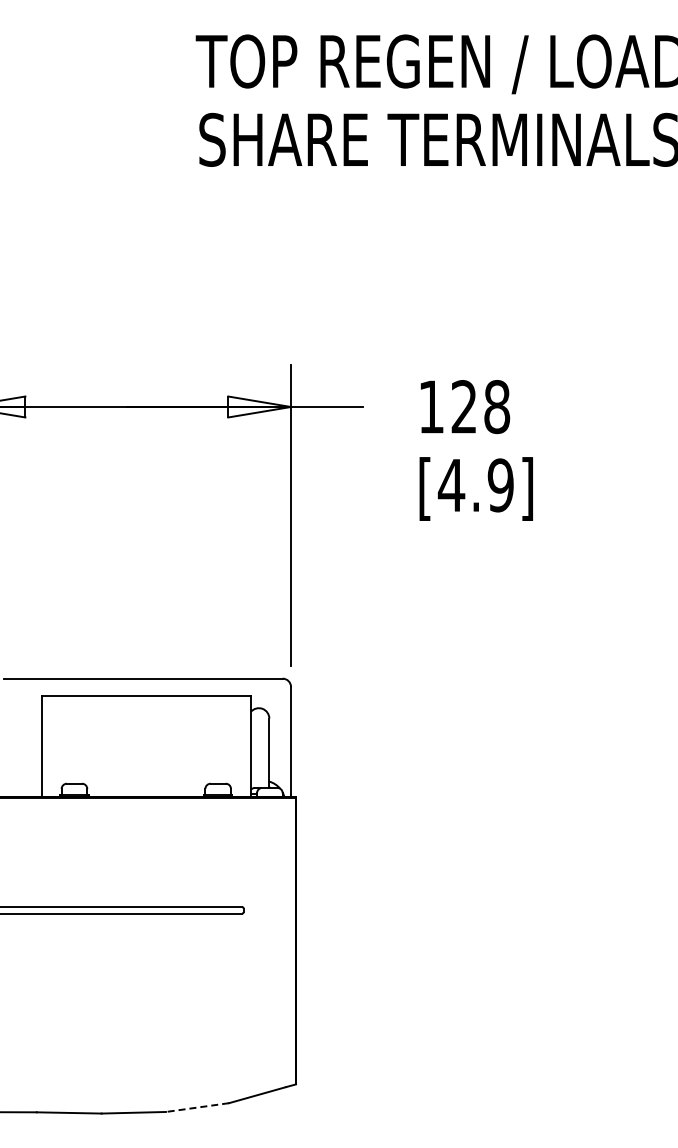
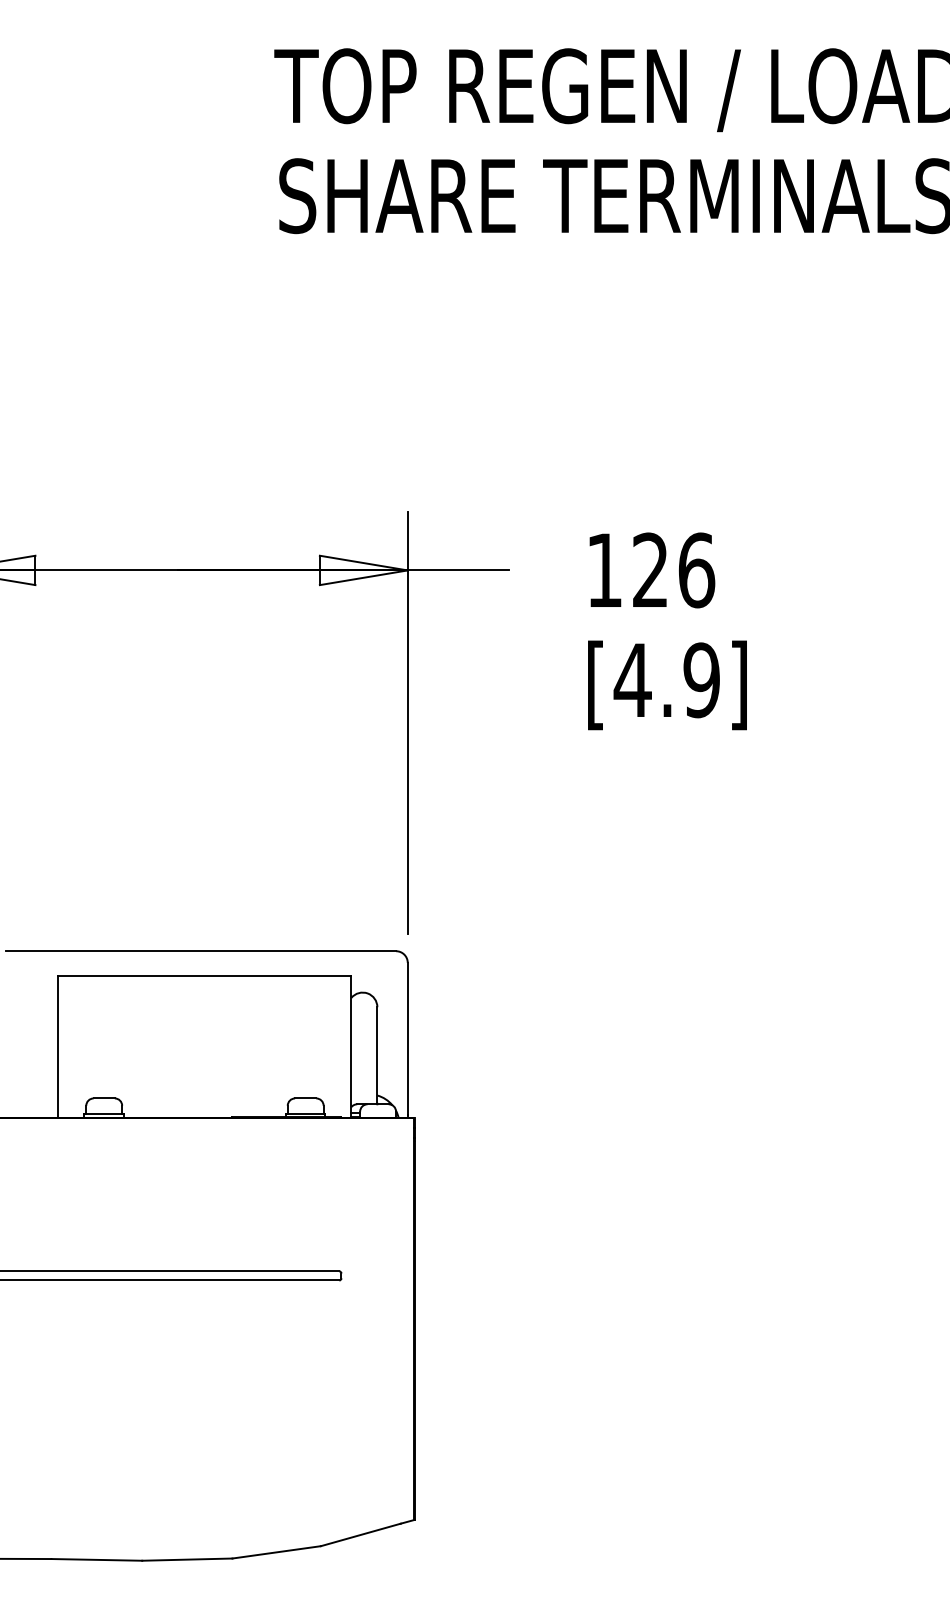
text: (497, 406) -> (697, 569), 128 -> 126
line: (197, 1107) -> (276, 1552), dashed -> solid

